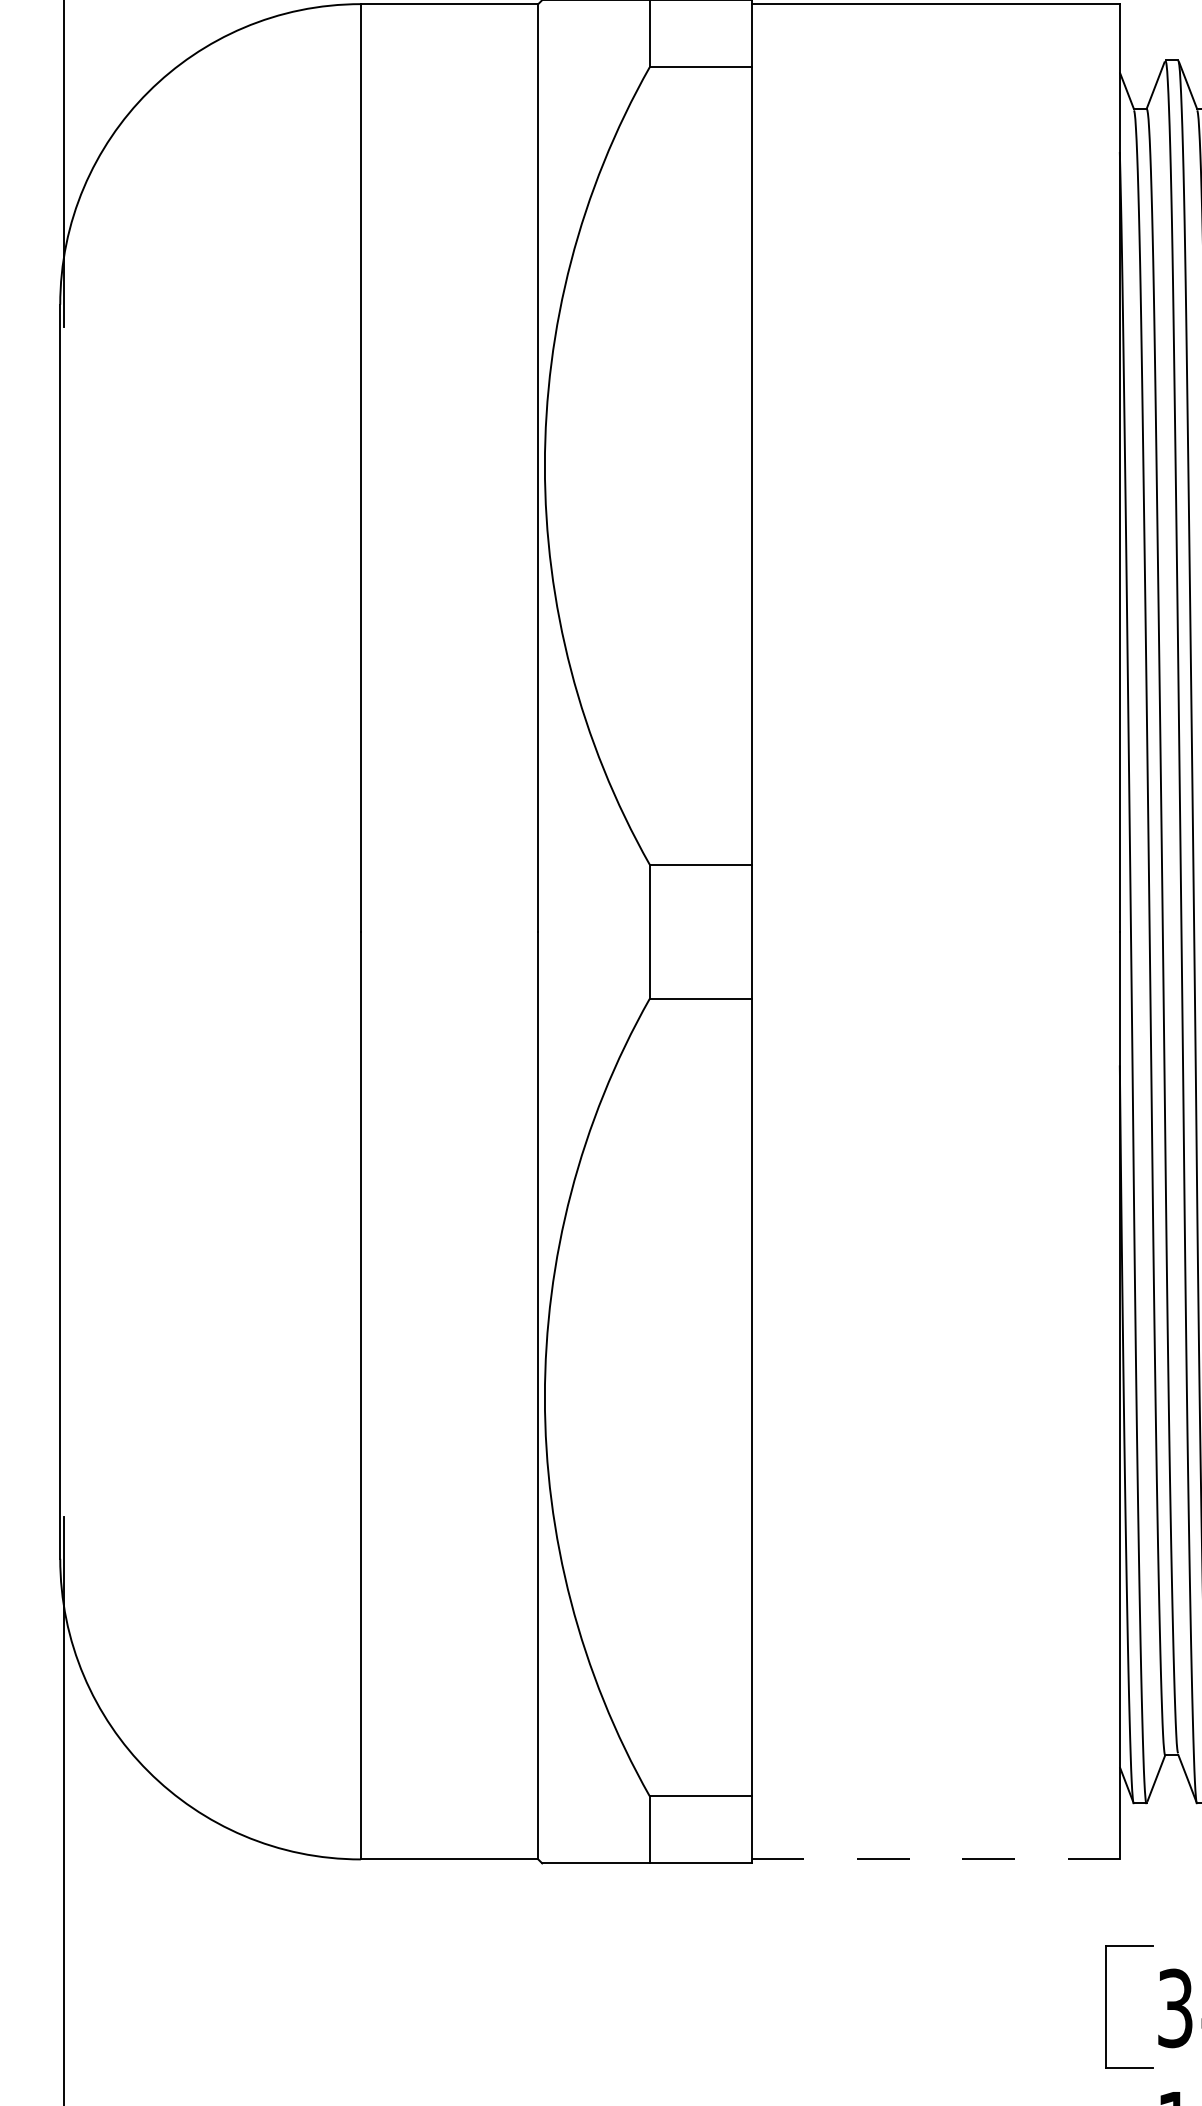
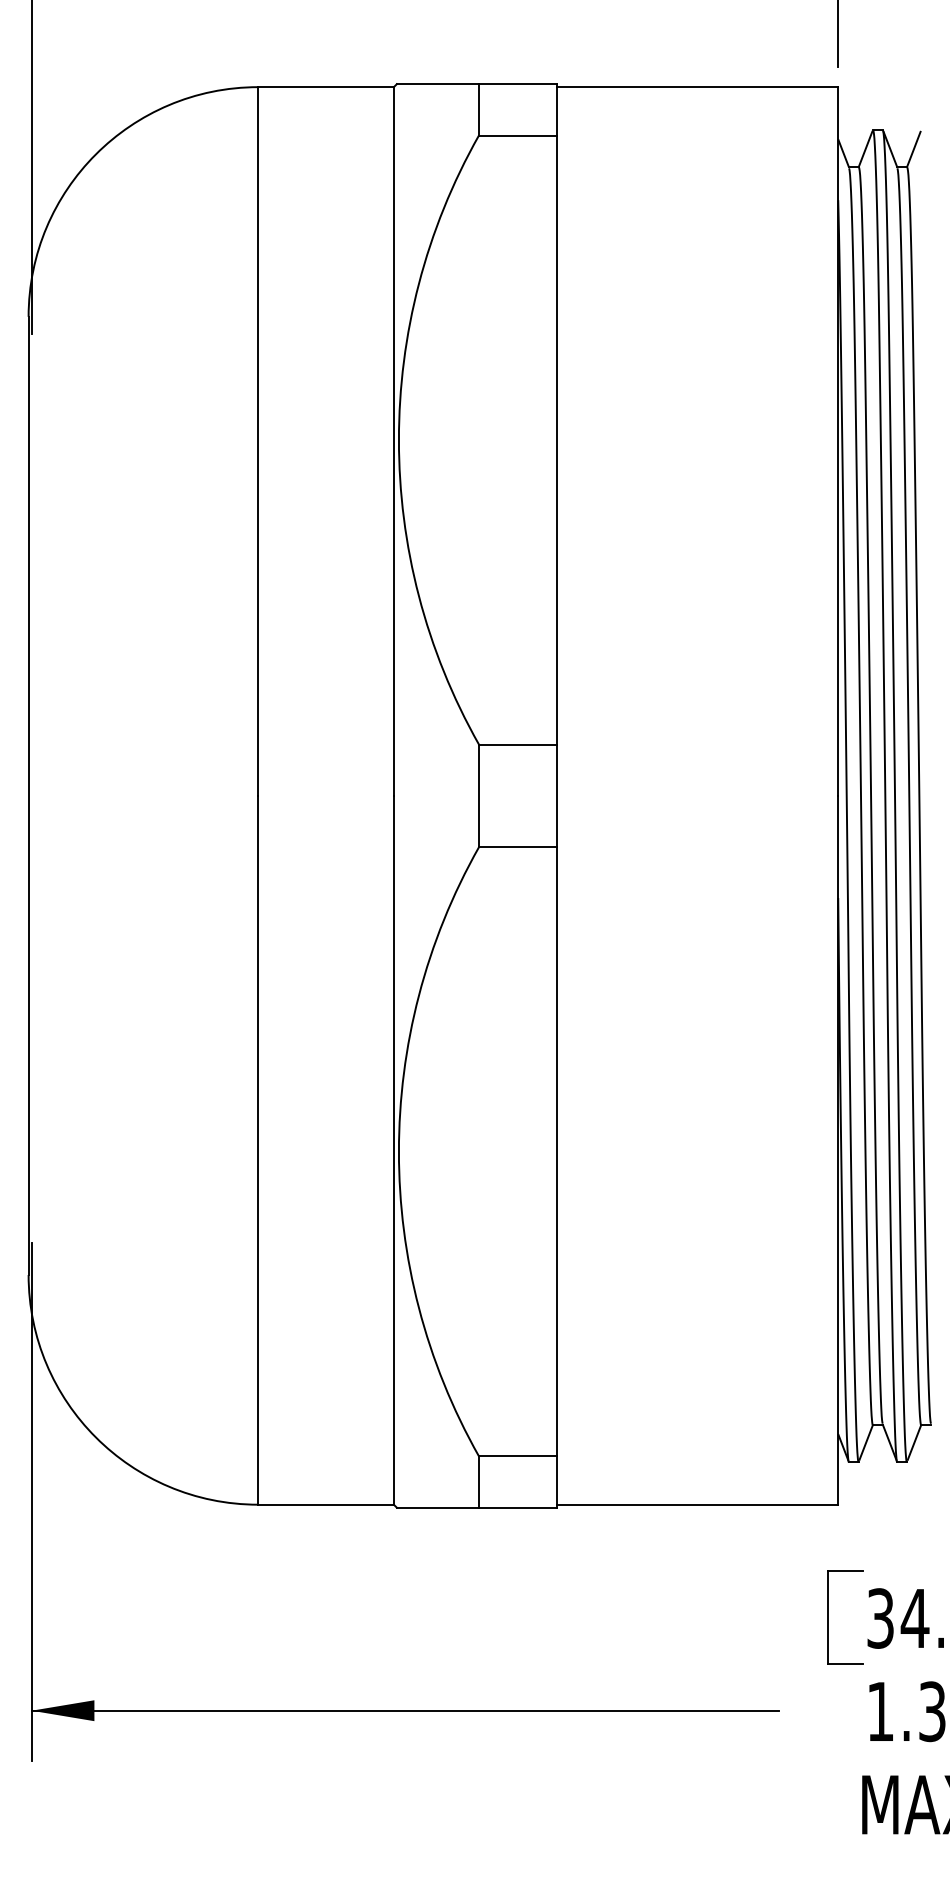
line: (935, 1859) -> (697, 1504), dashed -> solid

